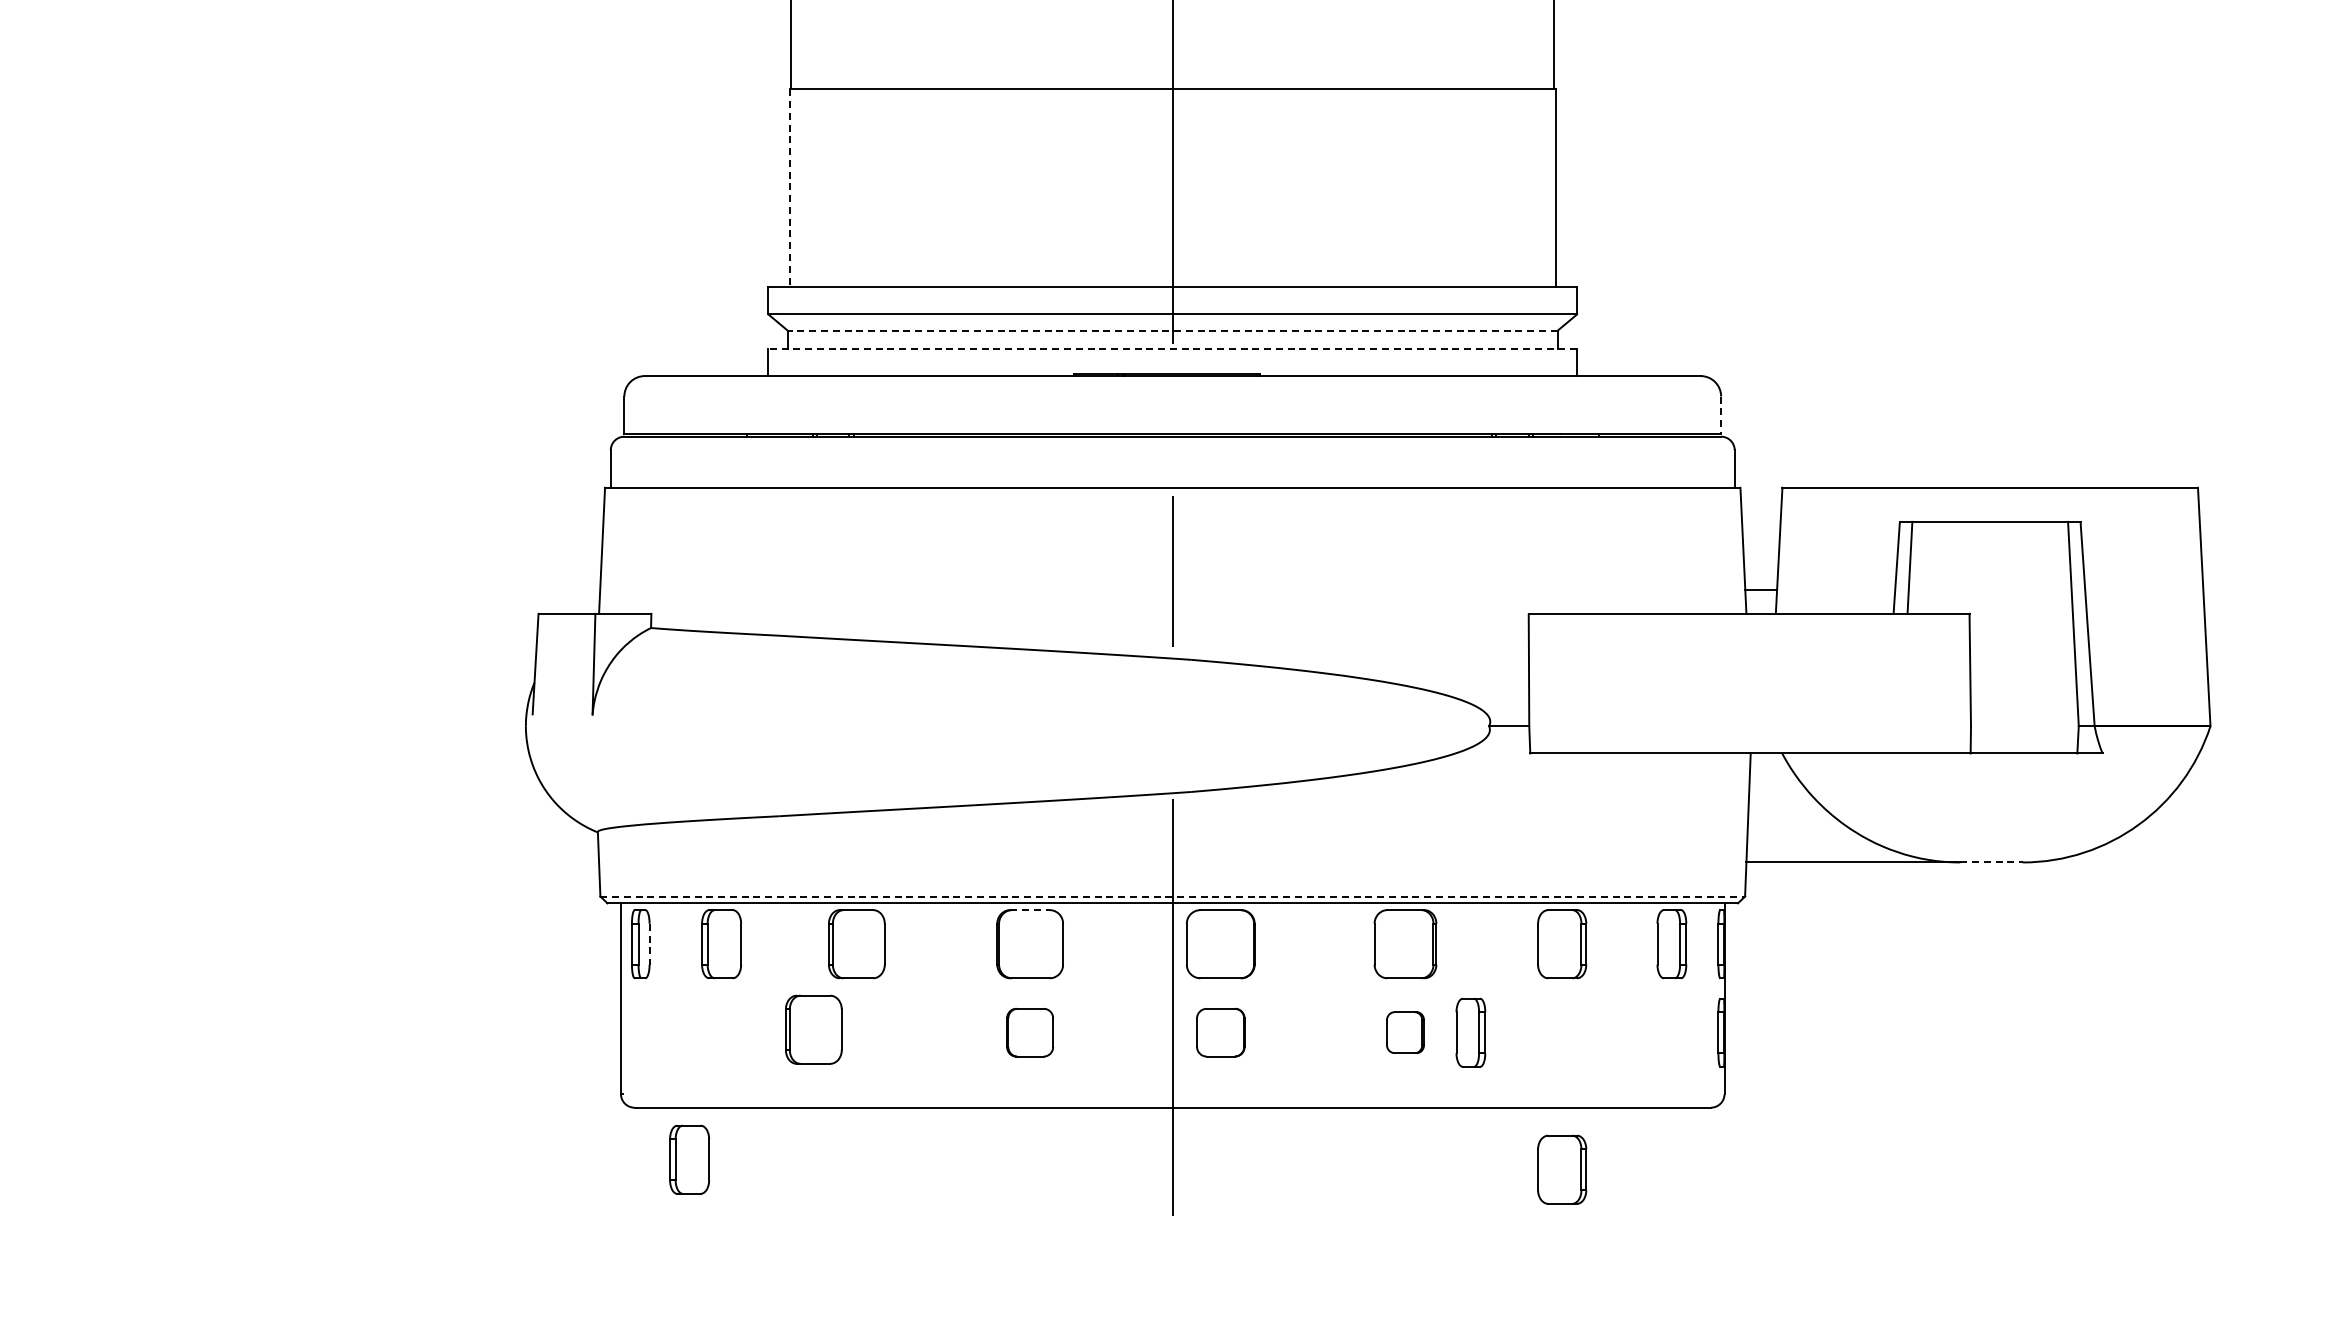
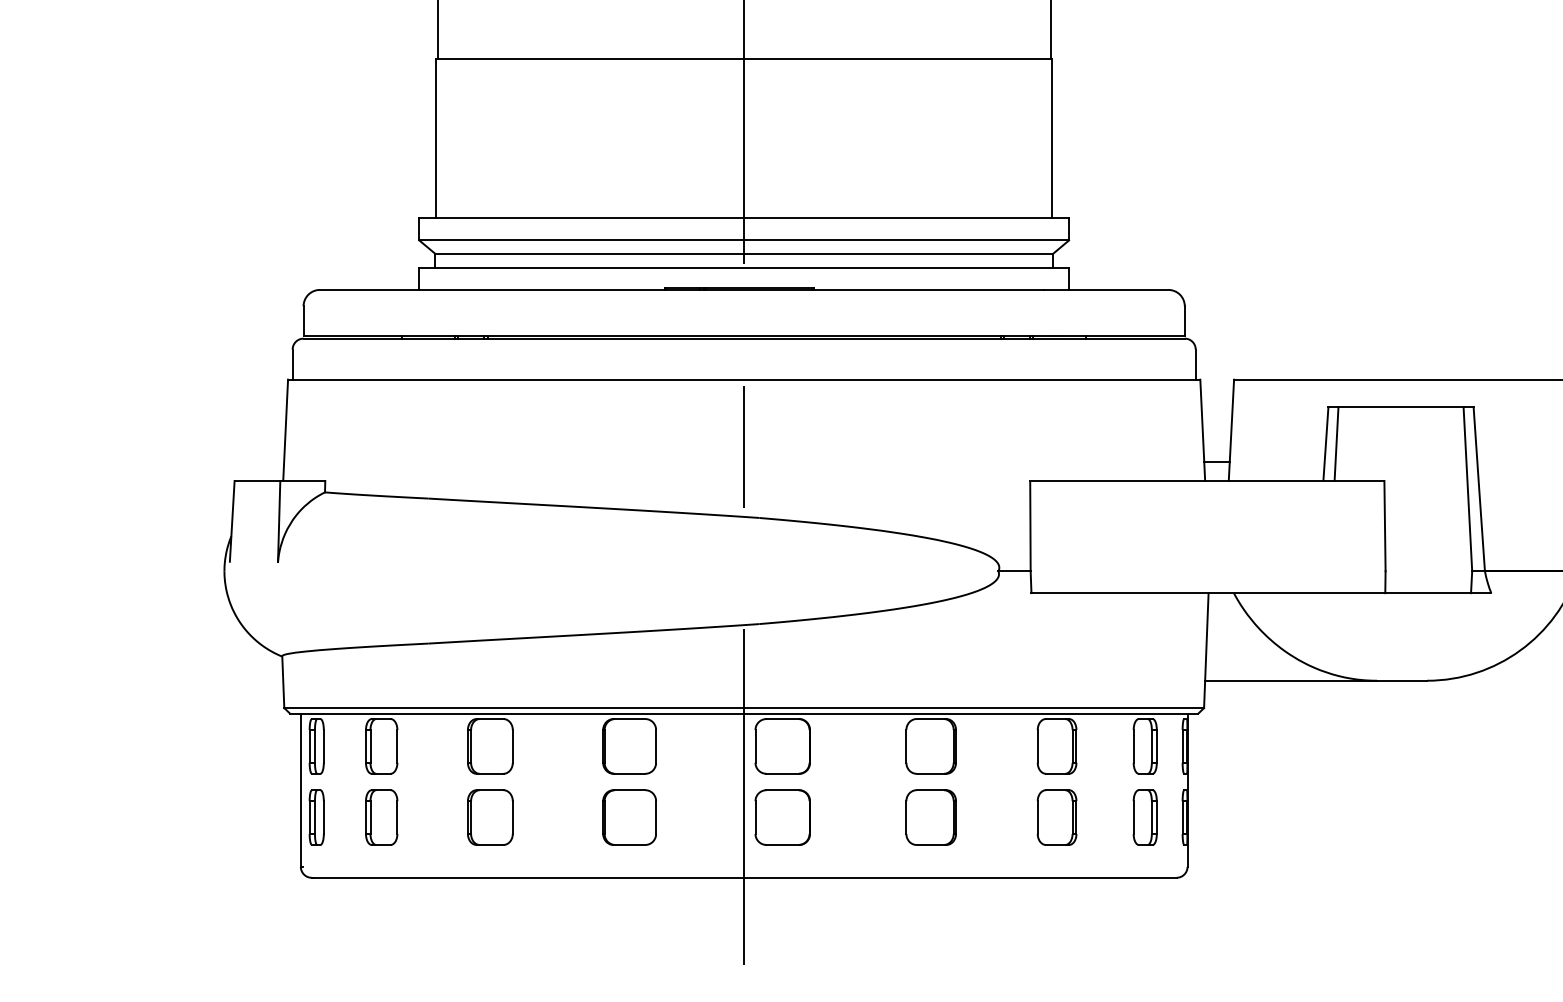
line: (789, 188) -> (436, 139), dashed -> solid
line: (1172, 330) -> (743, 253), dashed -> solid
line: (1172, 349) -> (743, 268), dashed -> solid
line: (1721, 415) -> (1185, 321), dashed -> solid
line: (1992, 862) -> (1402, 680), dashed -> solid
line: (1173, 896) -> (744, 708), dashed -> solid
line: (1030, 910) -> (629, 719), dashed -> solid
line: (649, 944) -> (323, 746), dashed -> solid
part: (813, 1029) -> (490, 817), moved
part: (640, 1032) -> (316, 817), added
part: (1029, 1032) -> (629, 817), size x1.43
part: (1220, 1032) -> (782, 817), size x1.43
part: (1405, 1032) -> (931, 817), size x1.67
part: (1470, 1032) -> (1144, 817), moved
part: (689, 1159) -> (381, 817), moved
part: (1562, 1169) -> (1057, 817), moved

